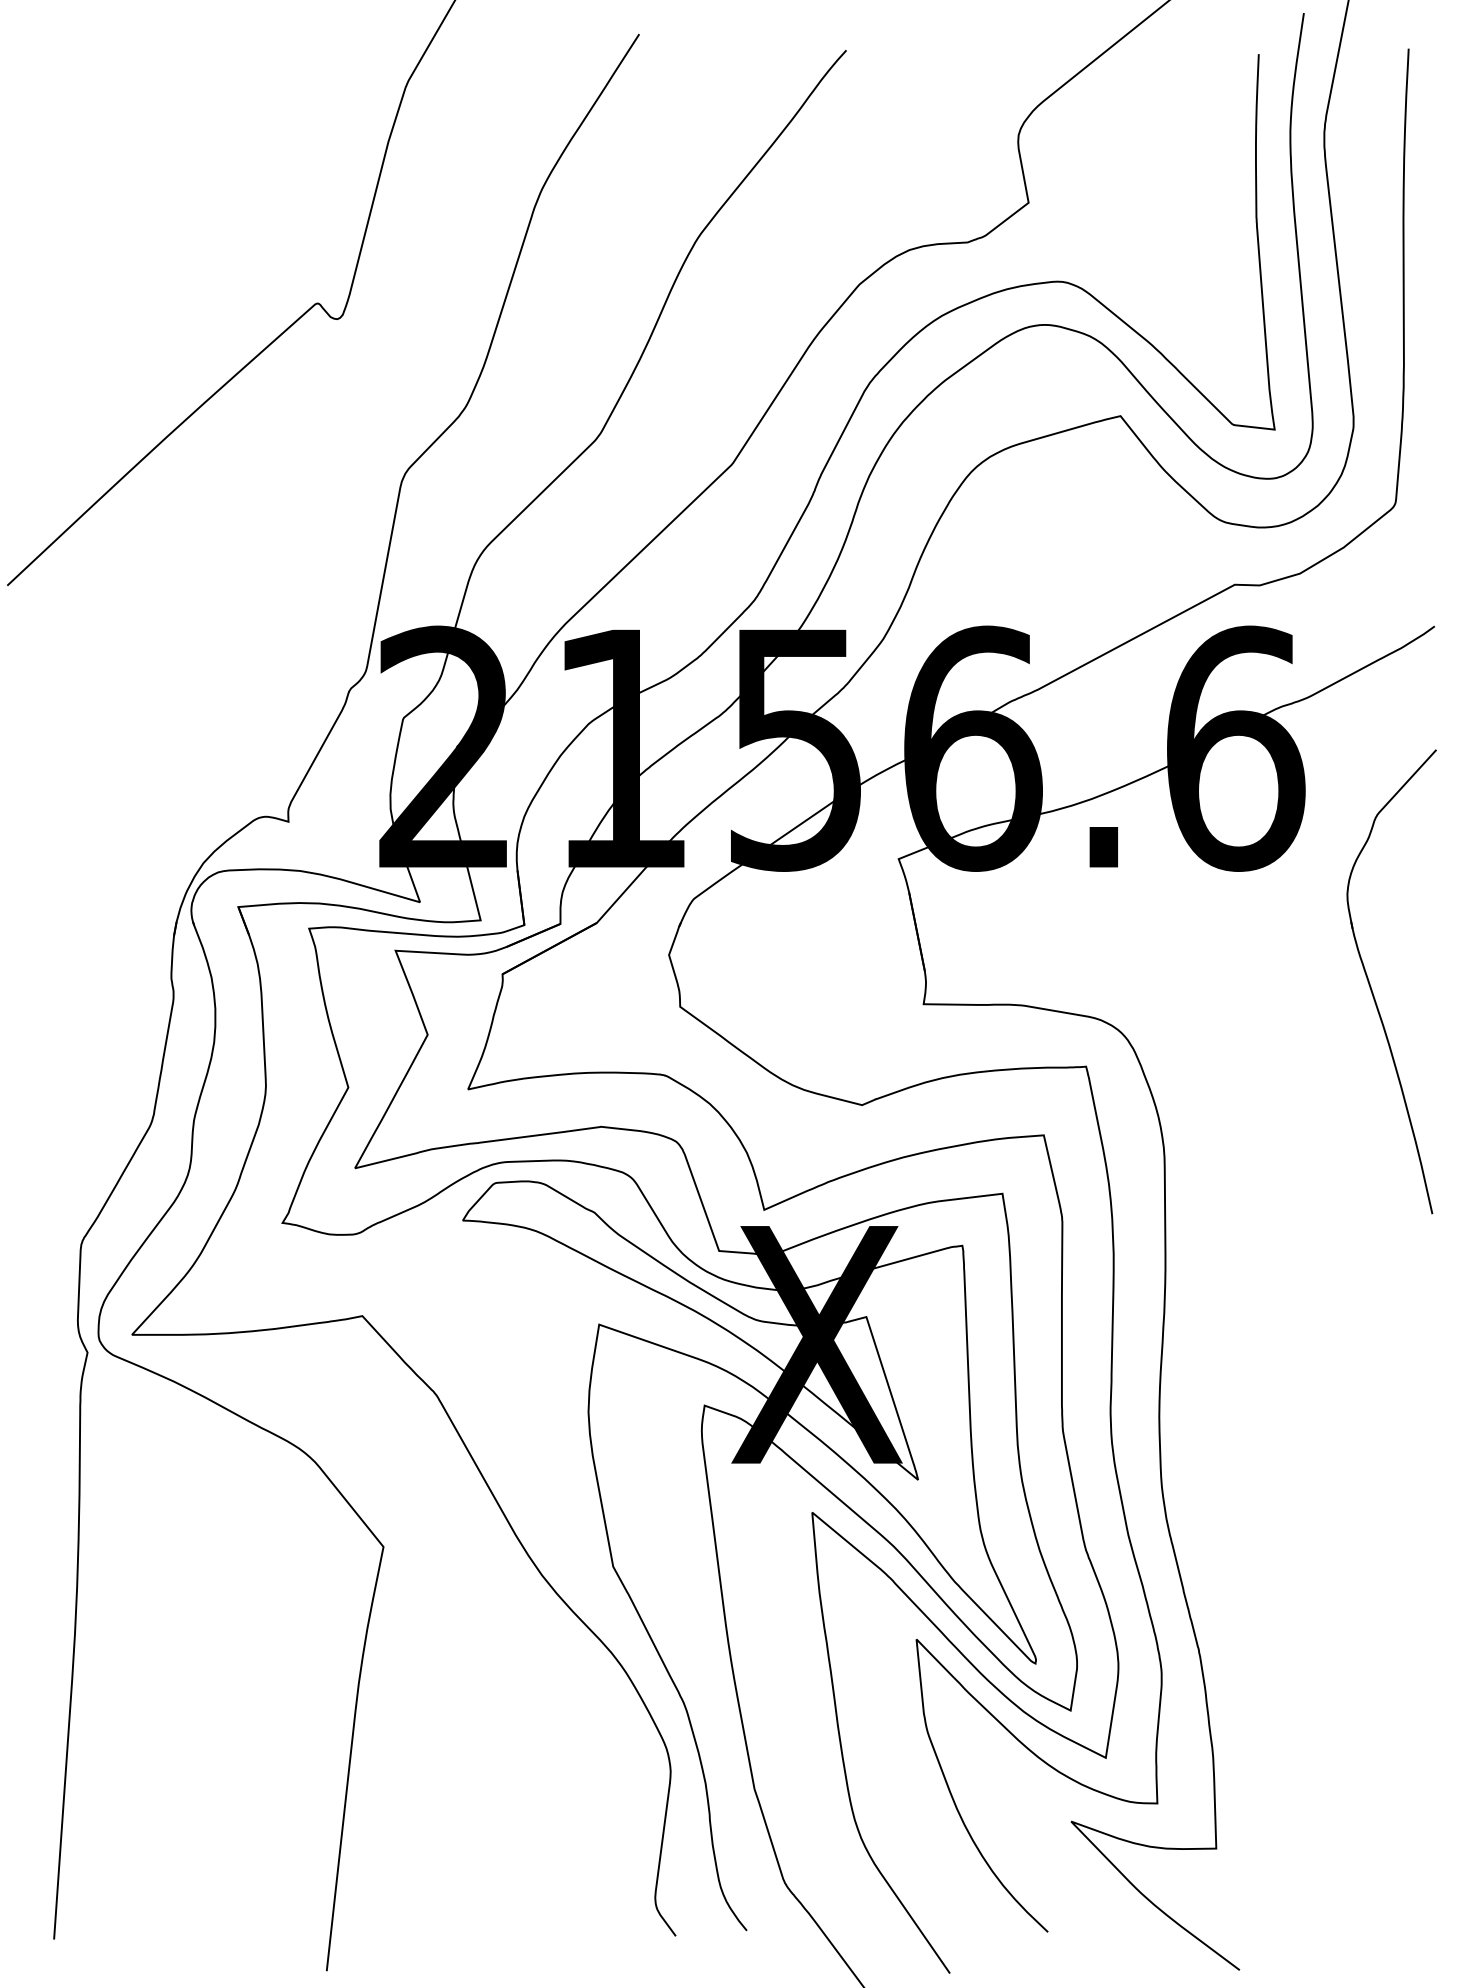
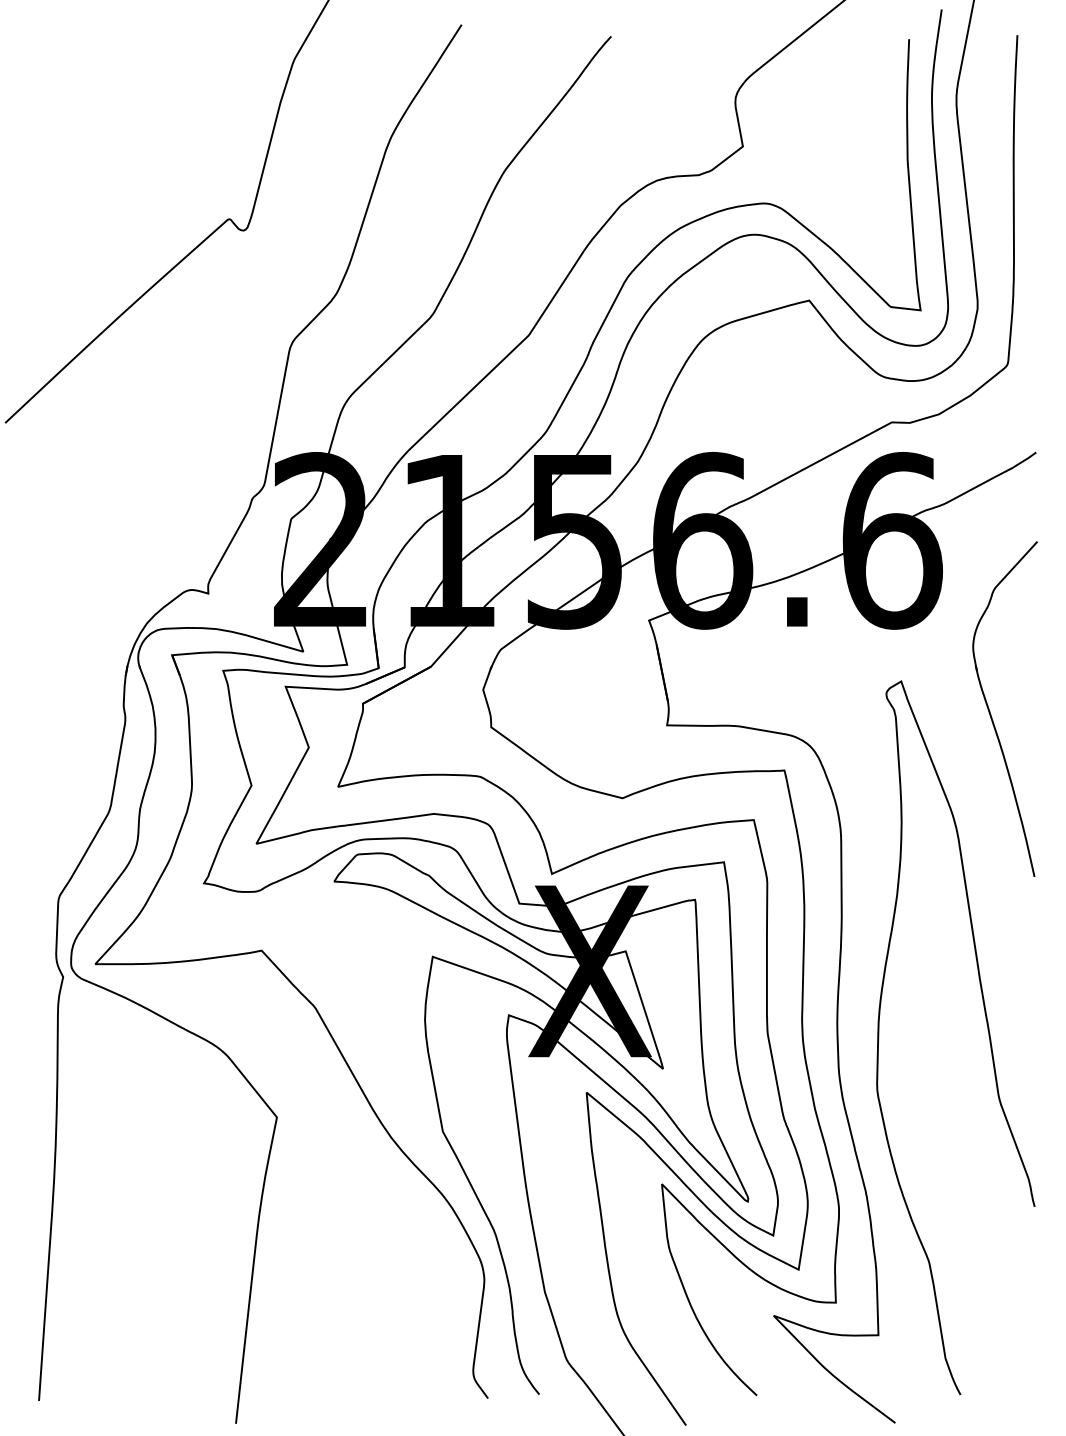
curve: (1367, 1426) -> (987, 1030), added

